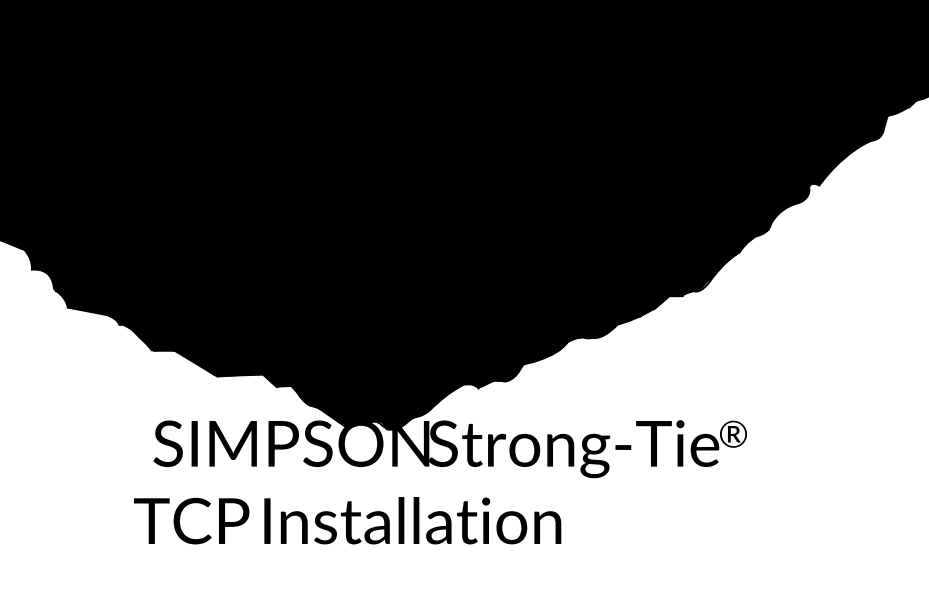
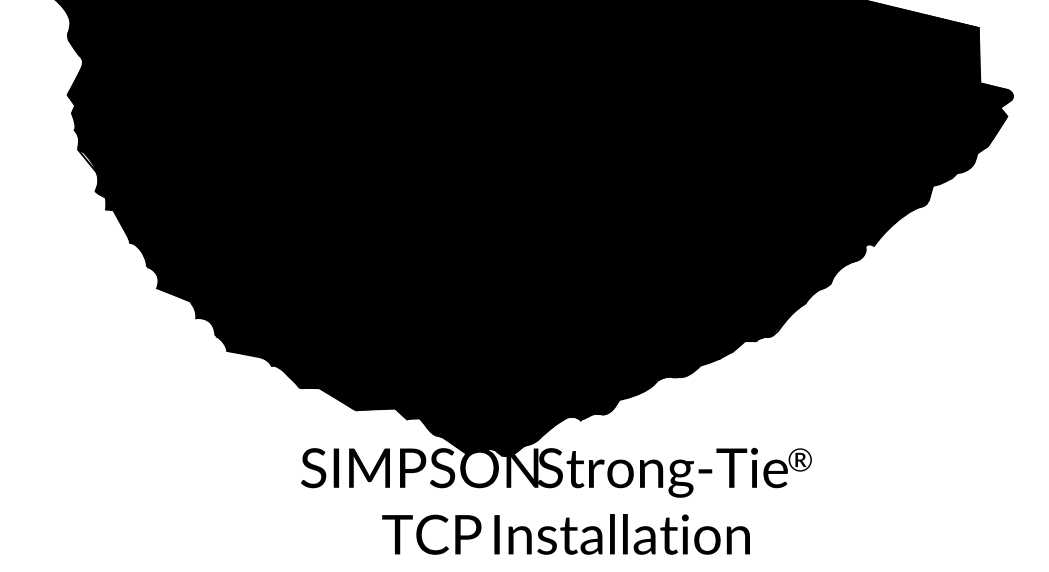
text: (346, 520) -> (565, 534), moved

